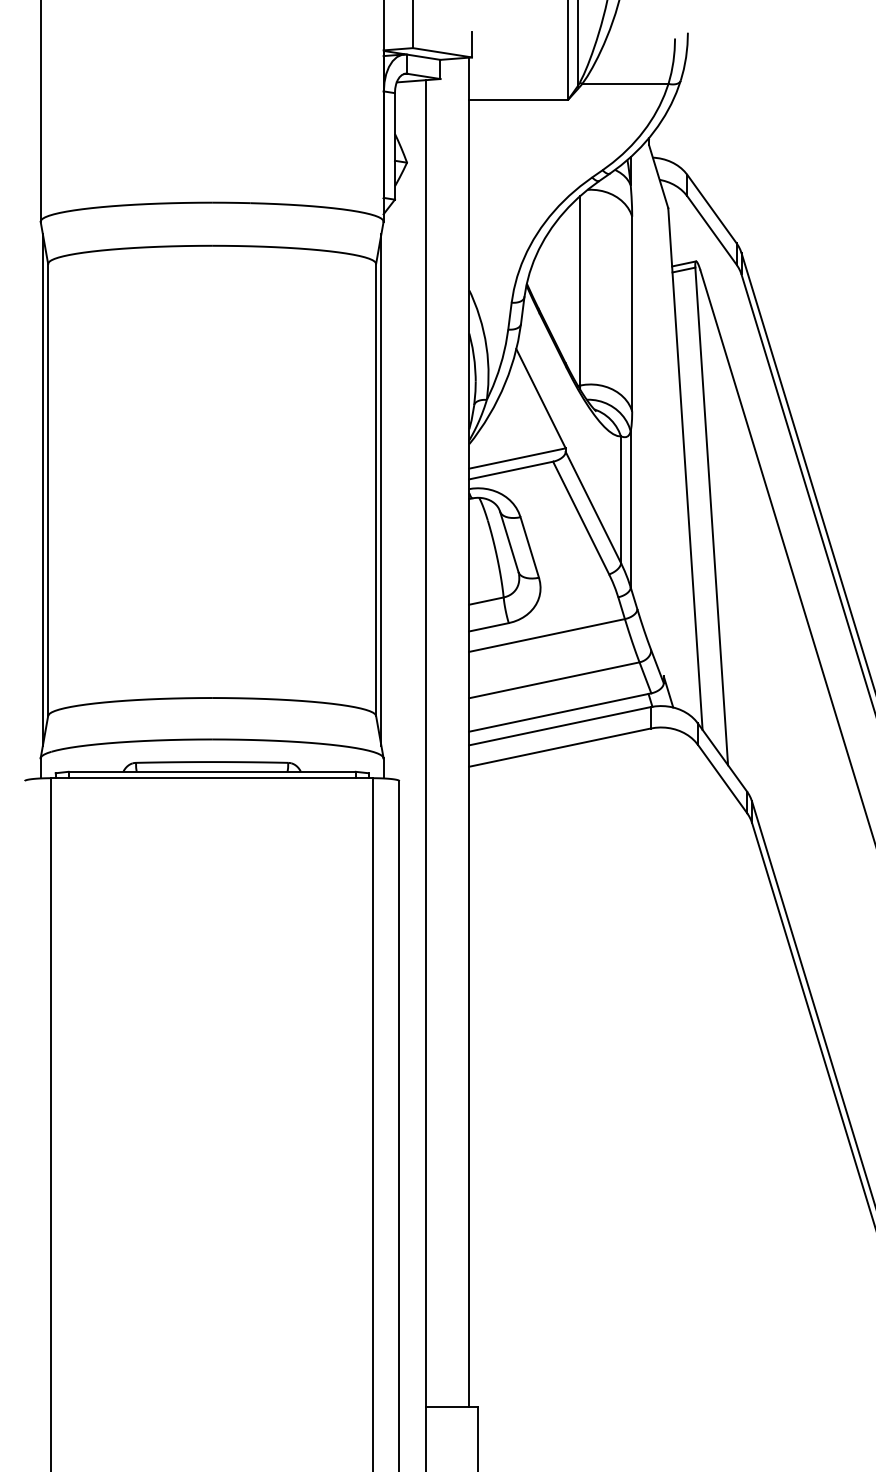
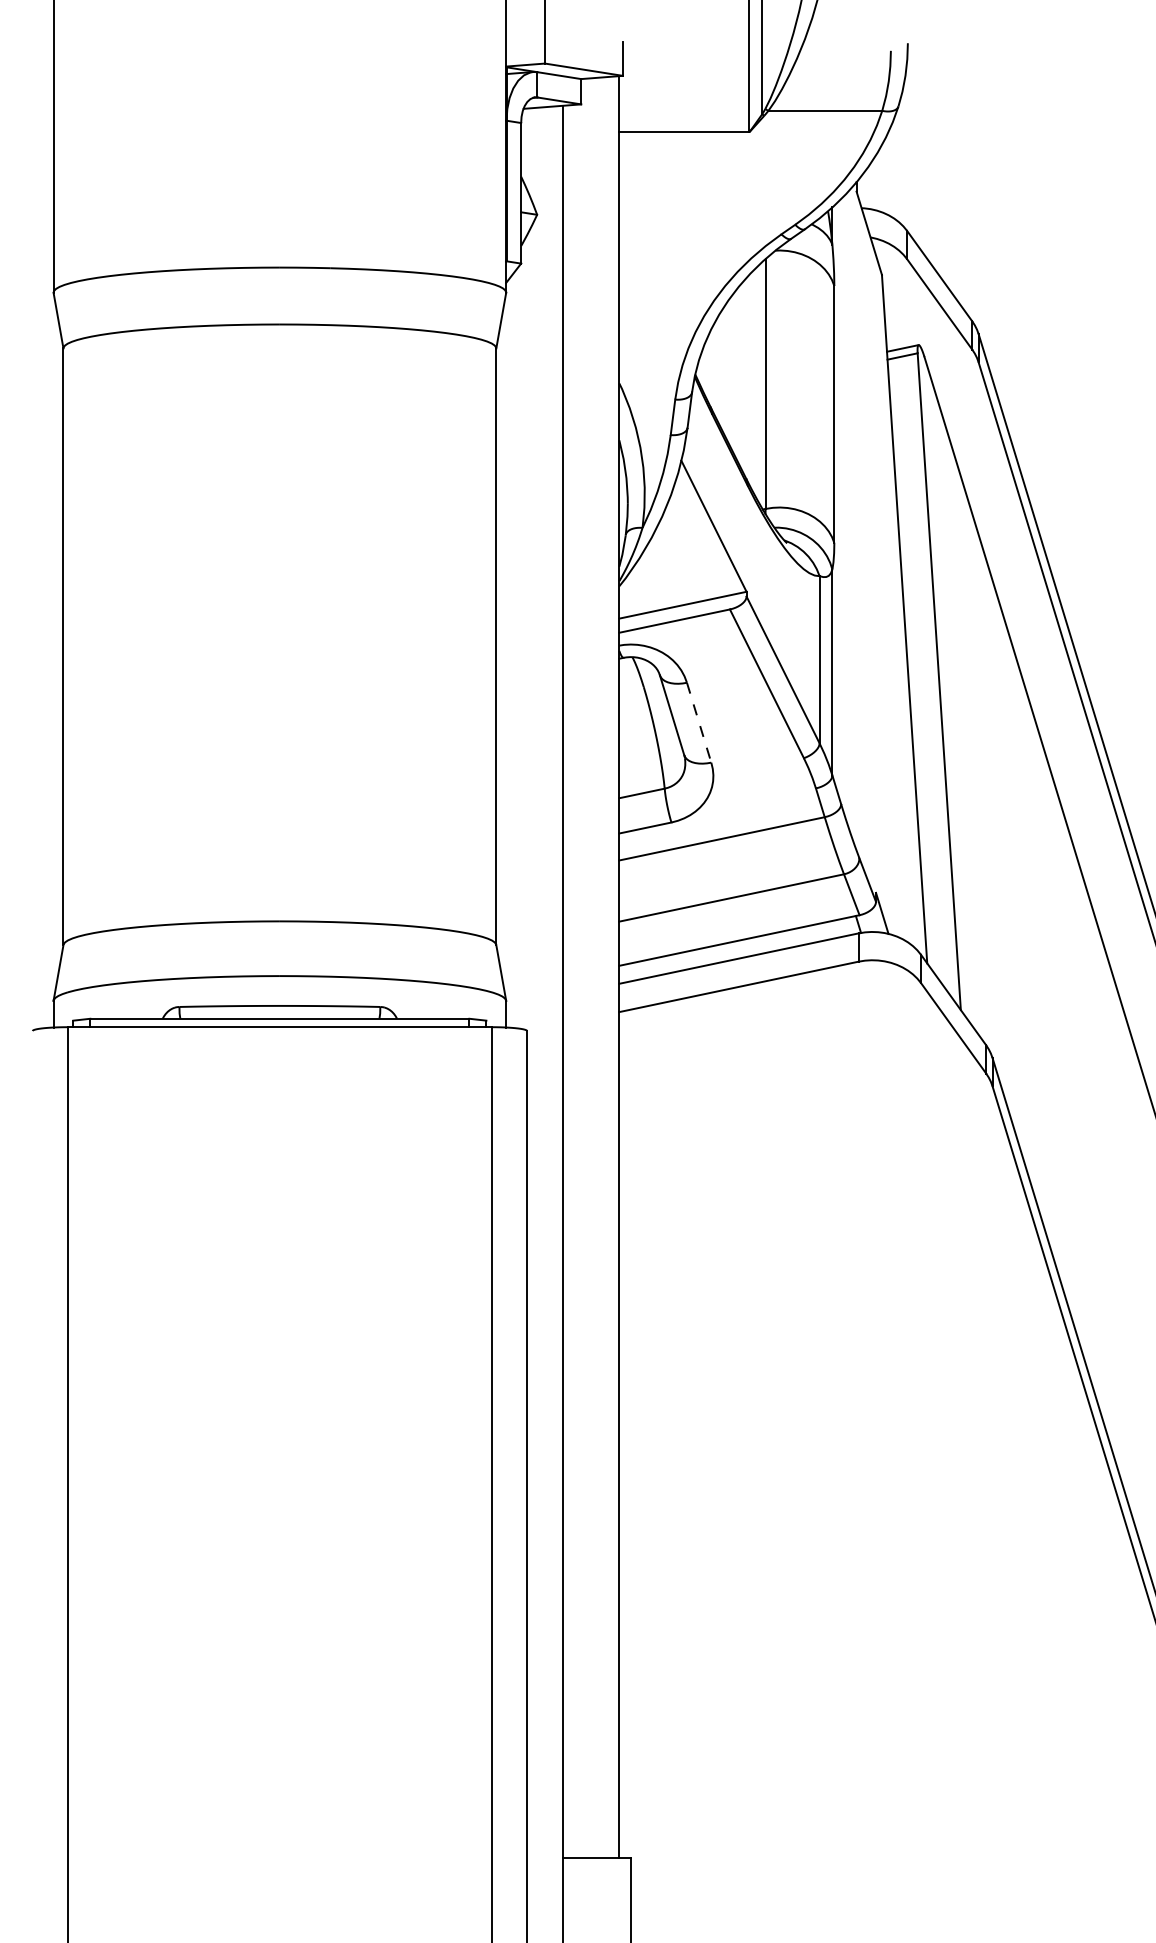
line: (42, 489) -> (55, 646), removed
line: (381, 489) -> (503, 646), removed
line: (529, 547) -> (698, 722), solid -> dashed

